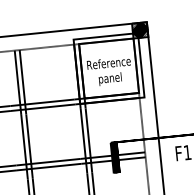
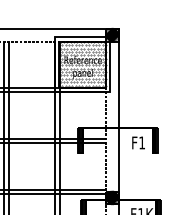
hatch: (109, 66) -> (83, 63), added

